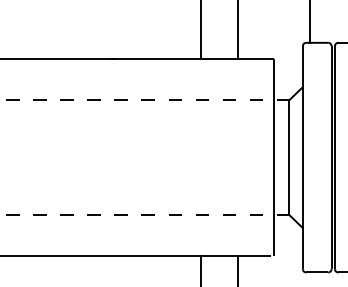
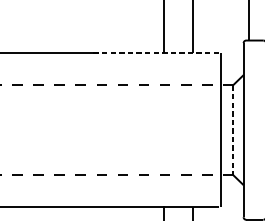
line: (192, 59) -> (157, 53), solid -> dashed
line: (289, 158) -> (233, 130), solid -> dashed

